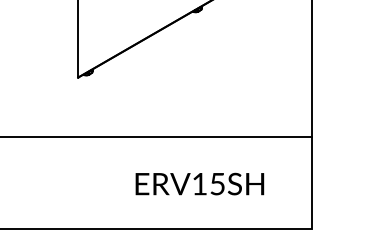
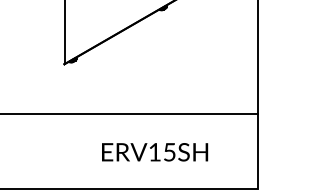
text: (200, 184) -> (155, 152), moved

